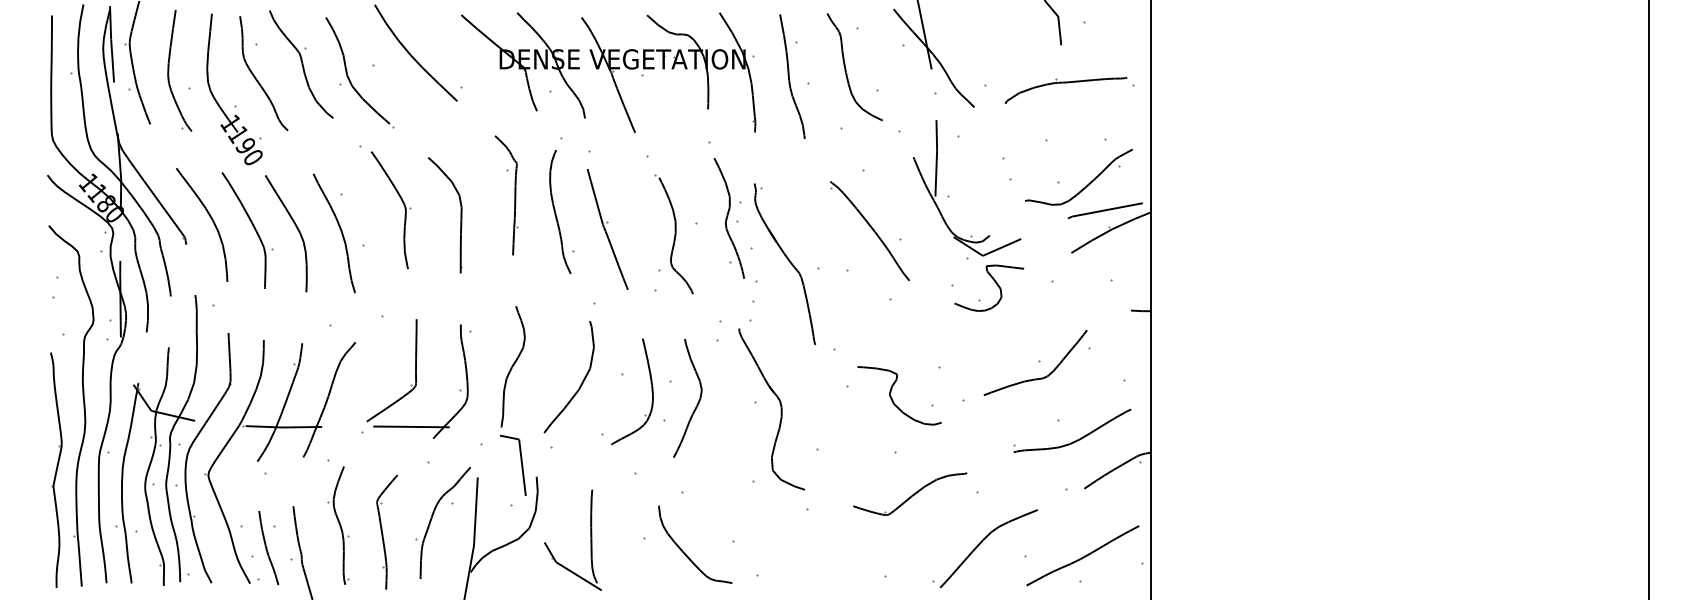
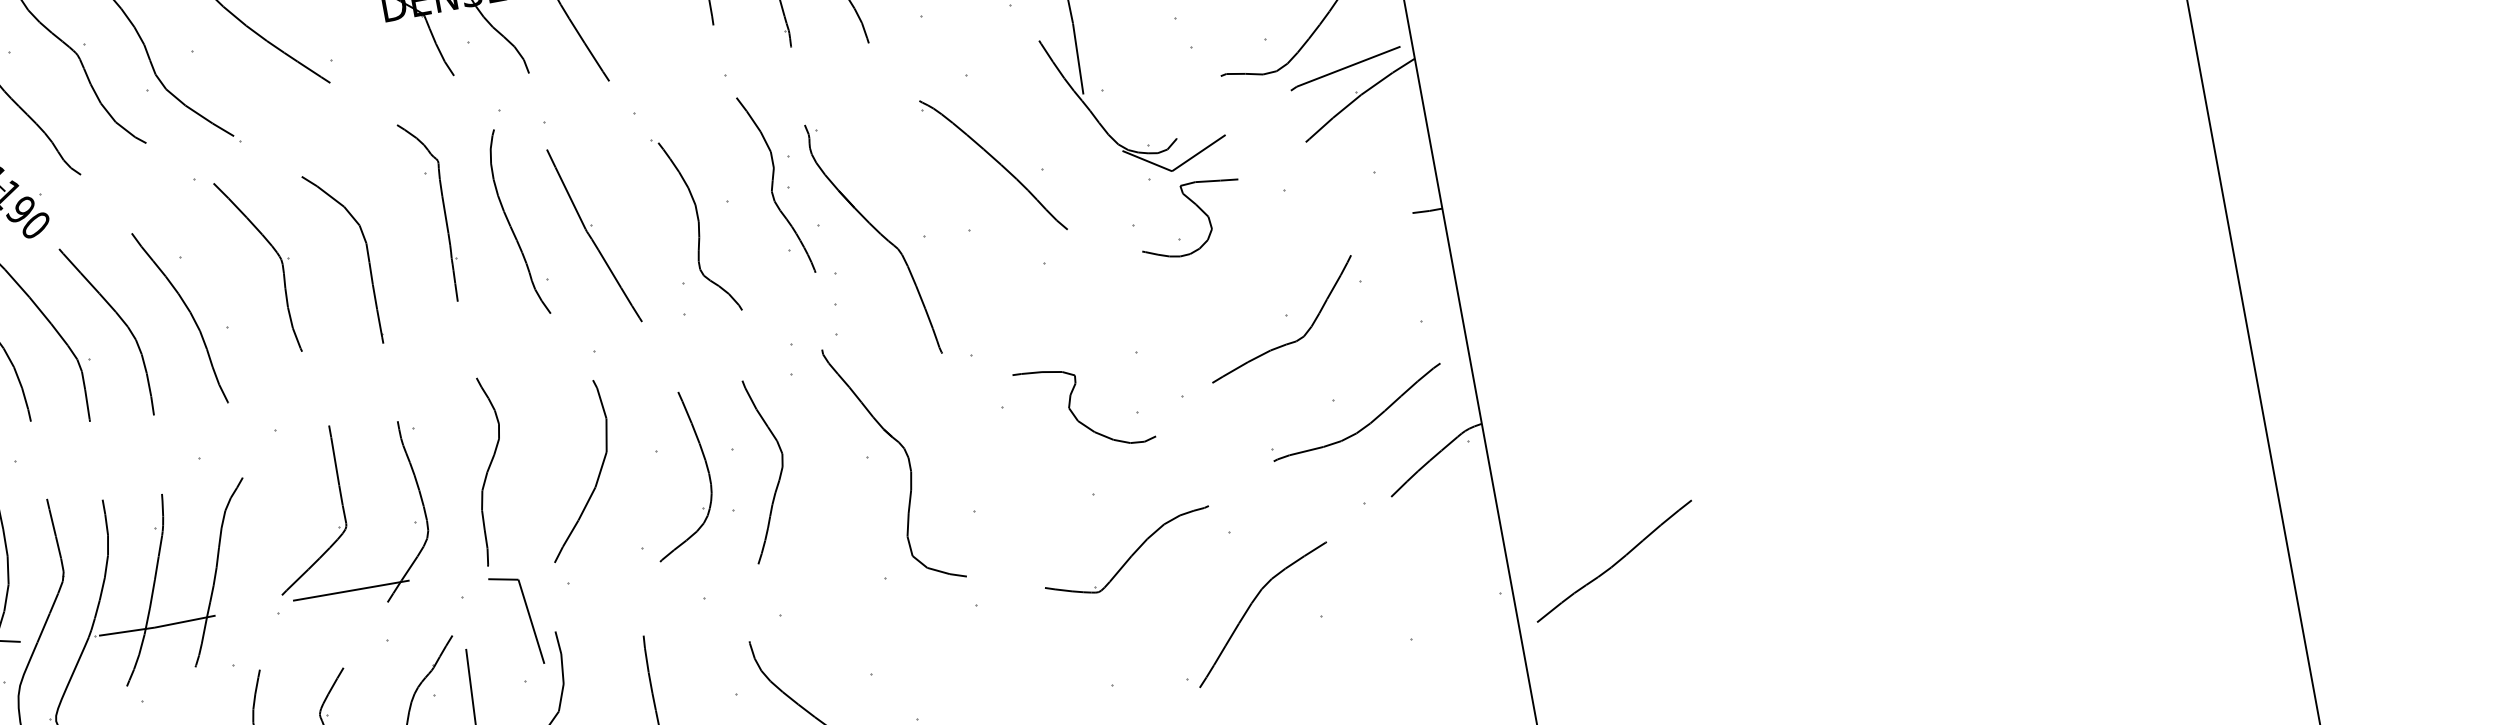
curve: (1083, 556) -> (1615, 562), moved

